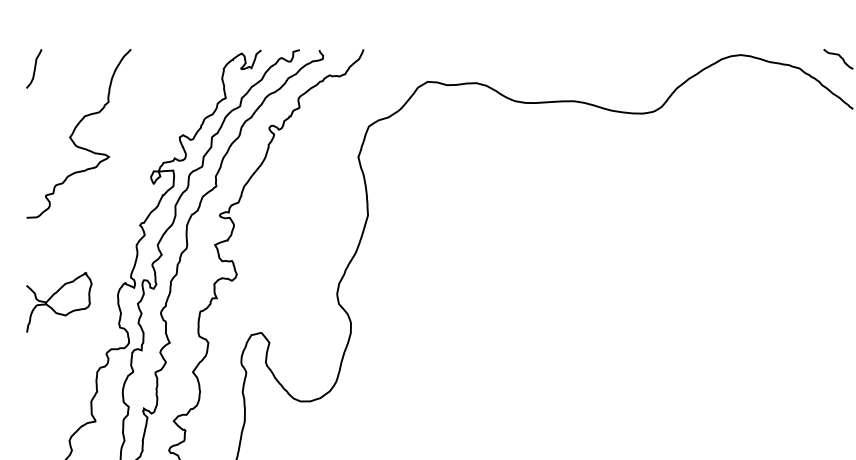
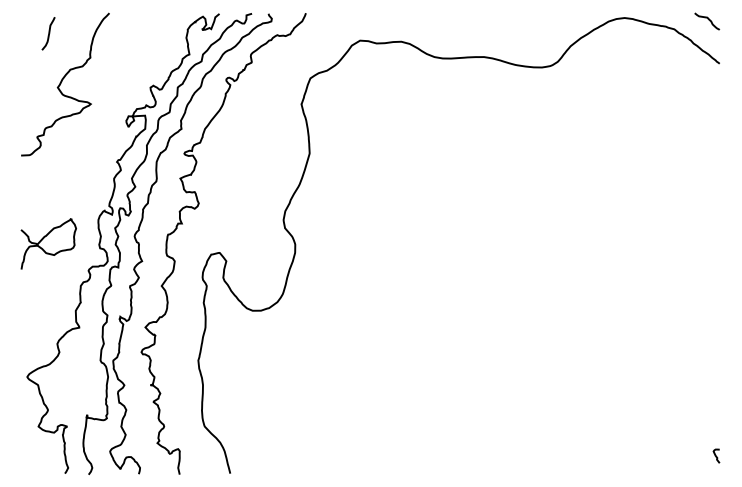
curve: (34, 68) -> (48, 33), moved
curve: (54, 295) -> (44, 238), moved

